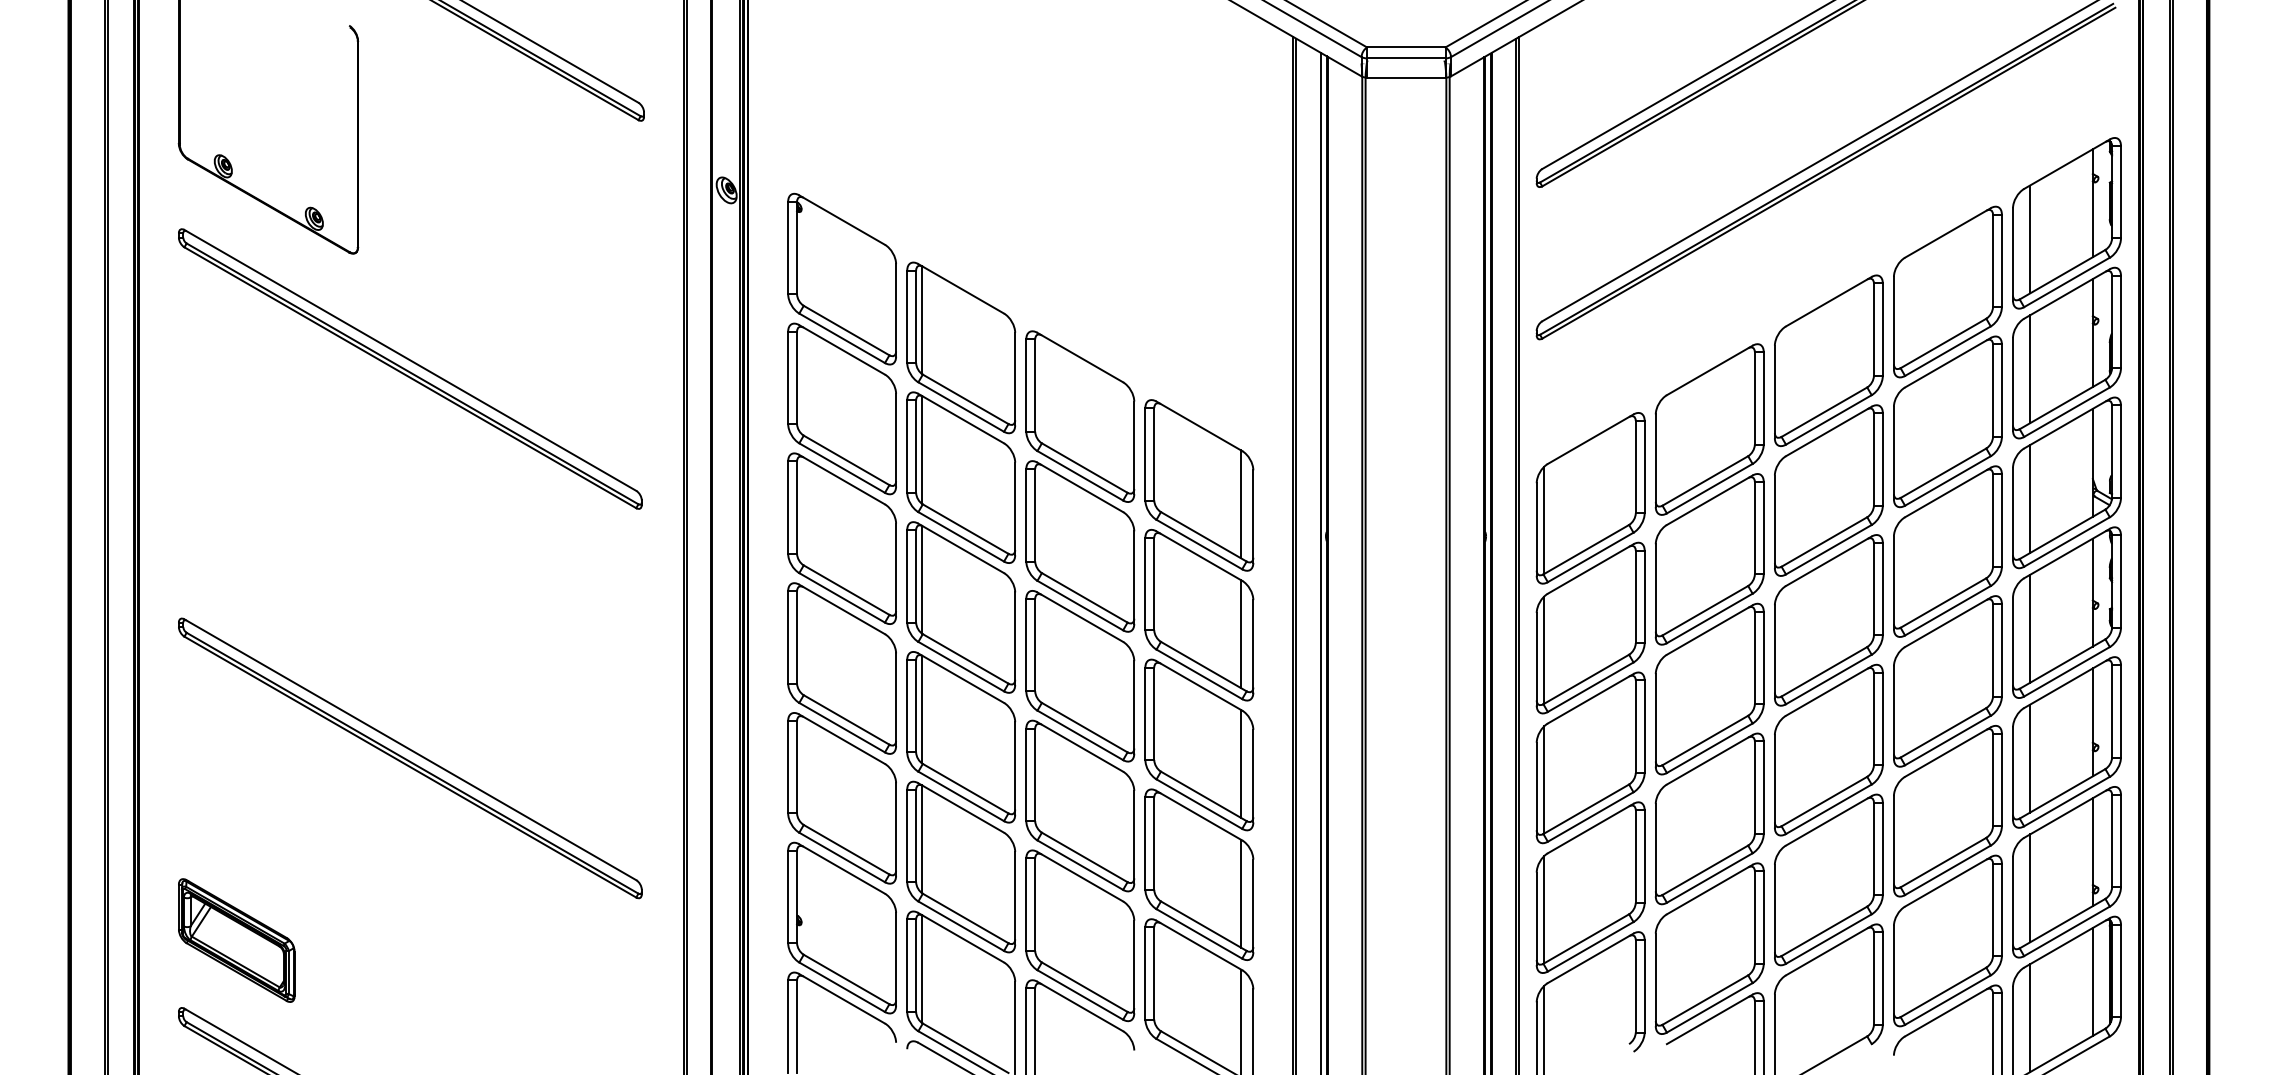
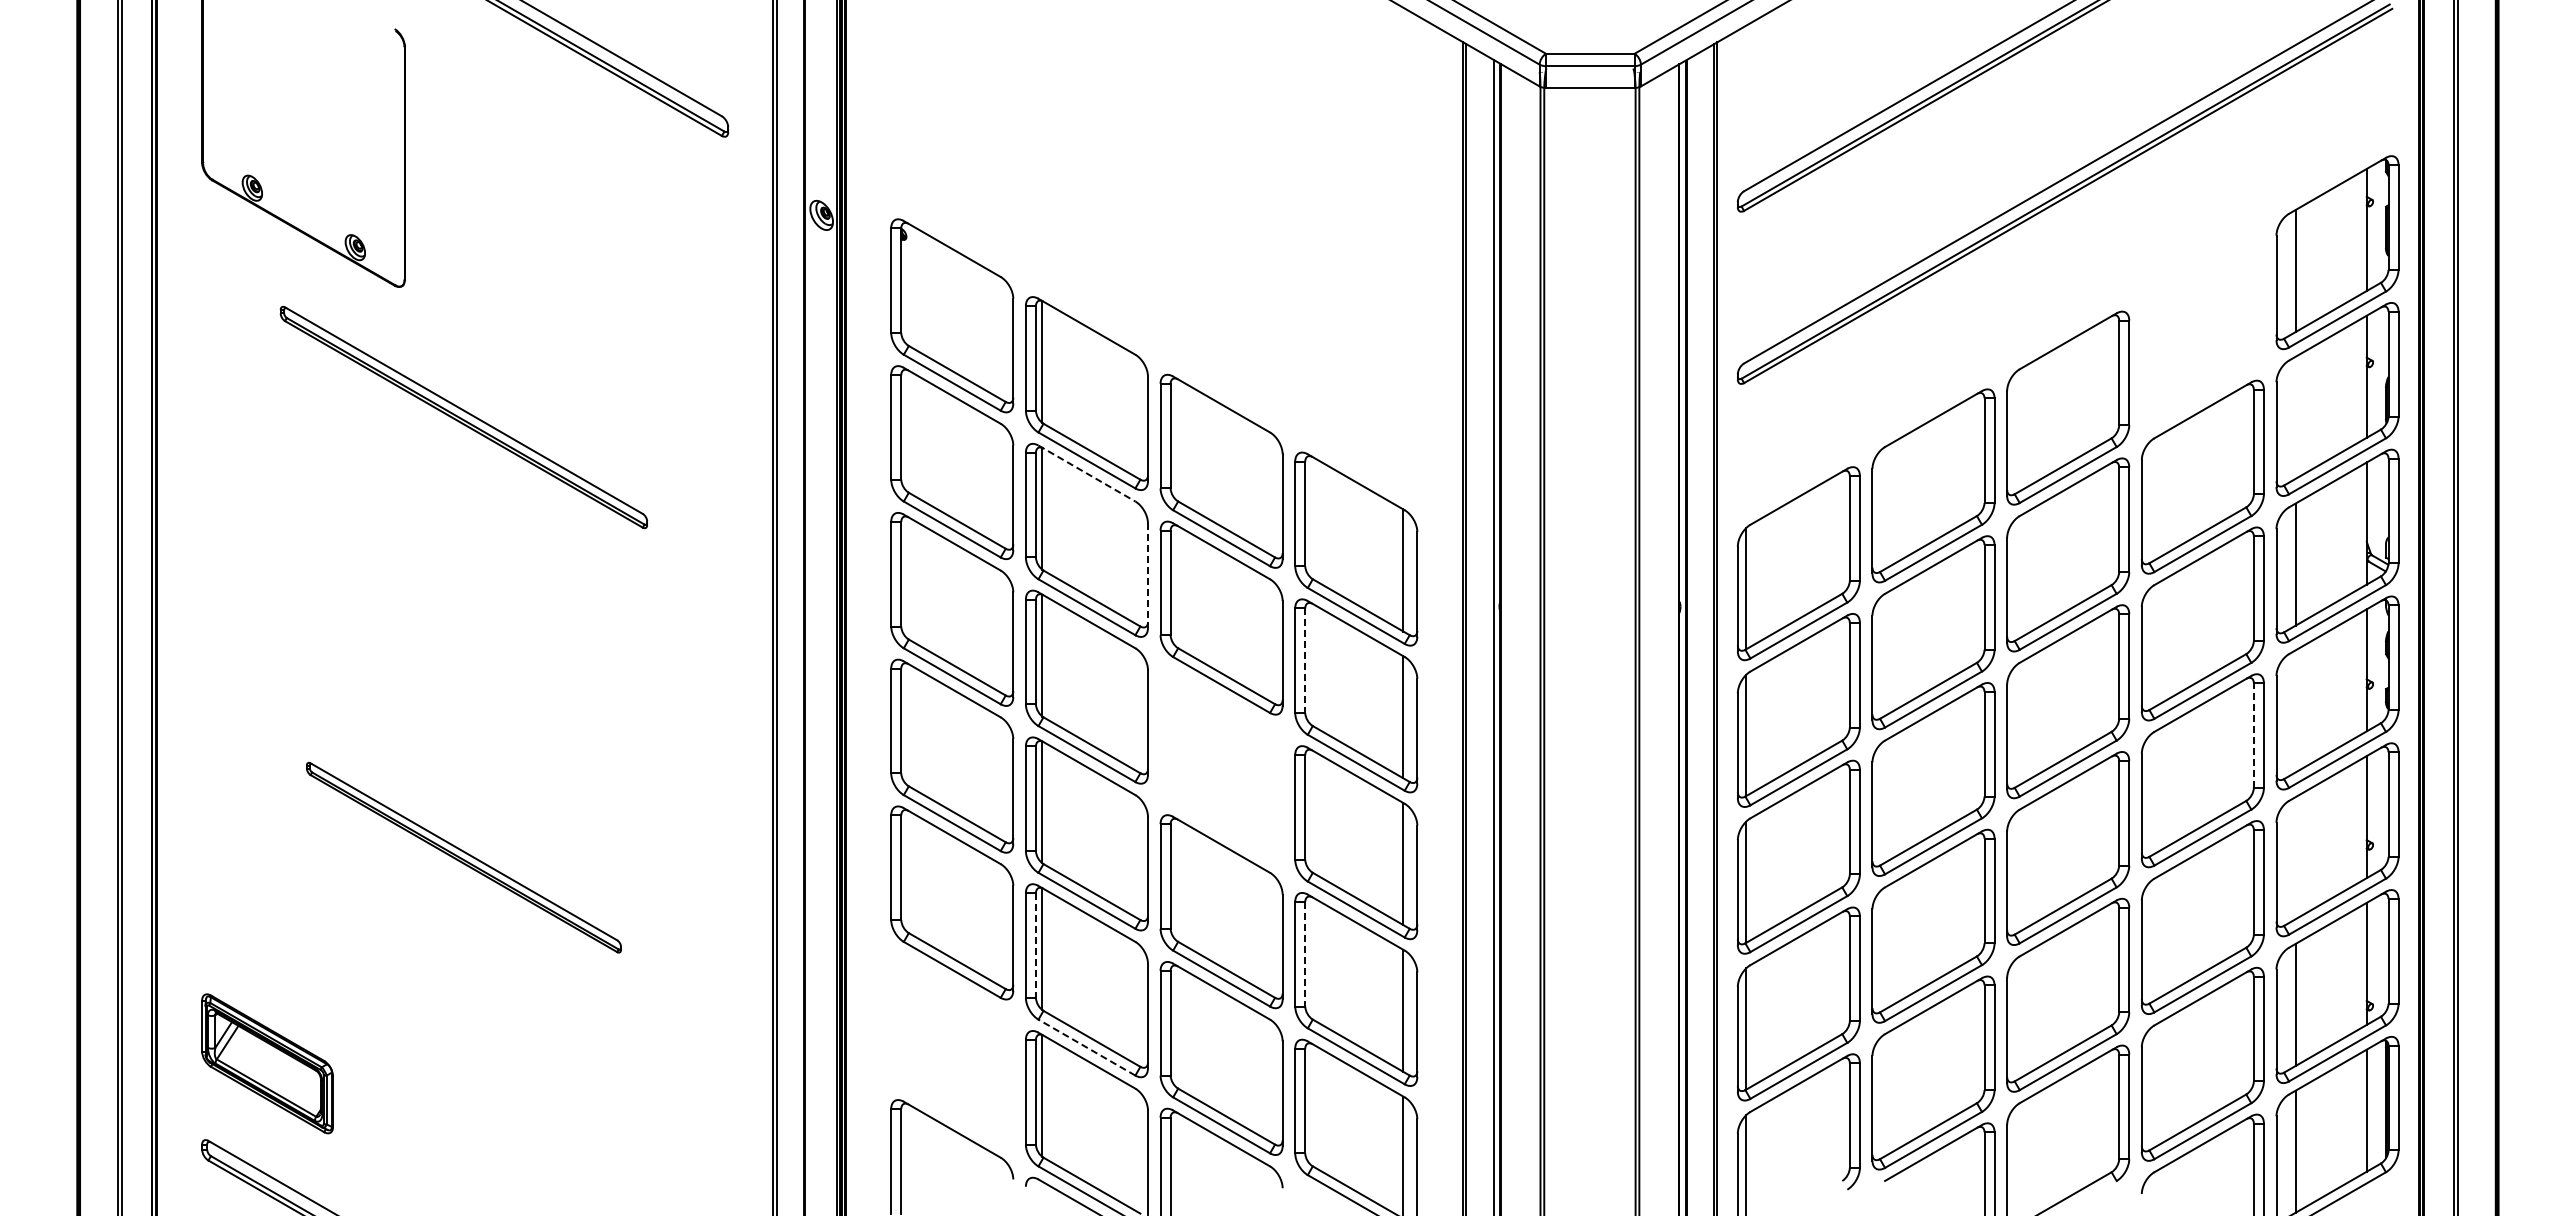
part: (1947, 292) -> (2202, 330), removed
part: (409, 369) -> (463, 417), size x0.7
line: (2029, 369) -> (2295, 417), removed
line: (960, 418) -> (1086, 473), solid -> dashed
line: (1014, 509) -> (1147, 576), solid -> dashed
line: (1154, 584) -> (1305, 661), solid -> dashed
line: (2029, 629) -> (2295, 711), removed
line: (1992, 650) -> (2253, 735), solid -> dashed
part: (1080, 675) -> (1221, 764), removed
part: (409, 758) -> (463, 857), size x0.6
line: (2029, 758) -> (2295, 858), removed
line: (915, 836) -> (1035, 946), solid -> dashed
line: (1154, 843) -> (1305, 954), solid -> dashed
line: (960, 926) -> (1086, 1047), solid -> dashed
part: (842, 927) -> (952, 1049), removed

